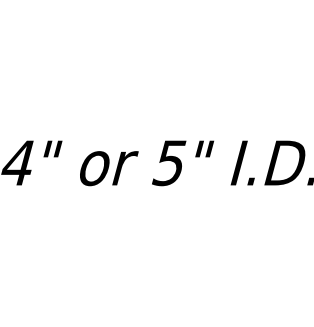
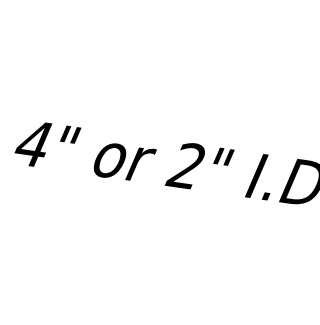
text: (168, 163) -> (185, 166), 5" -> 2"

